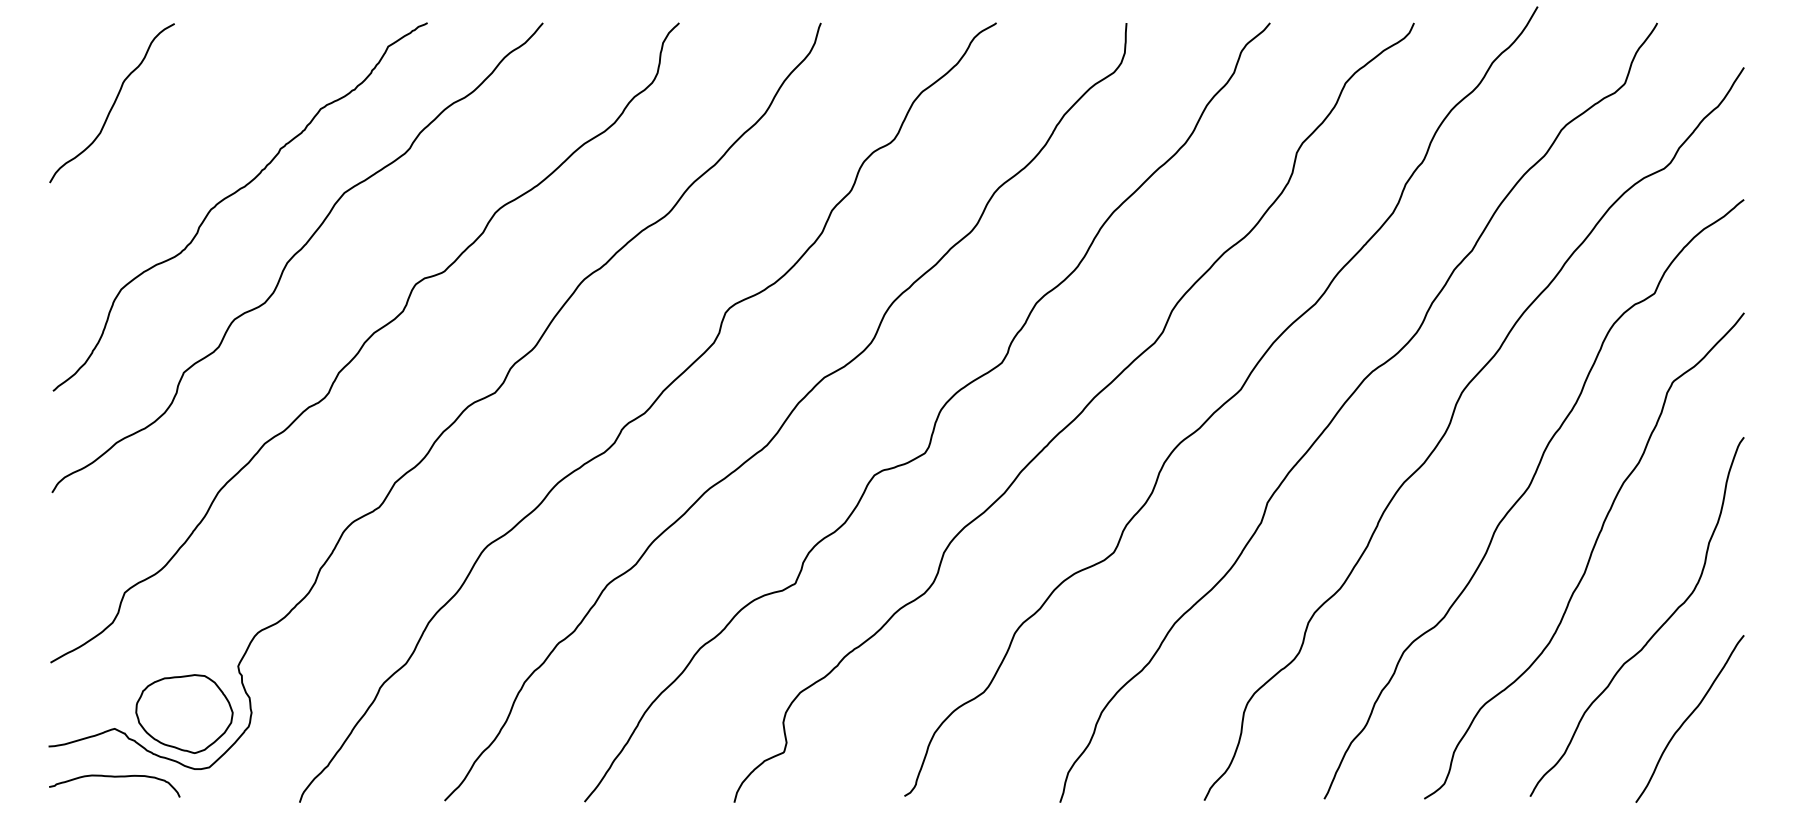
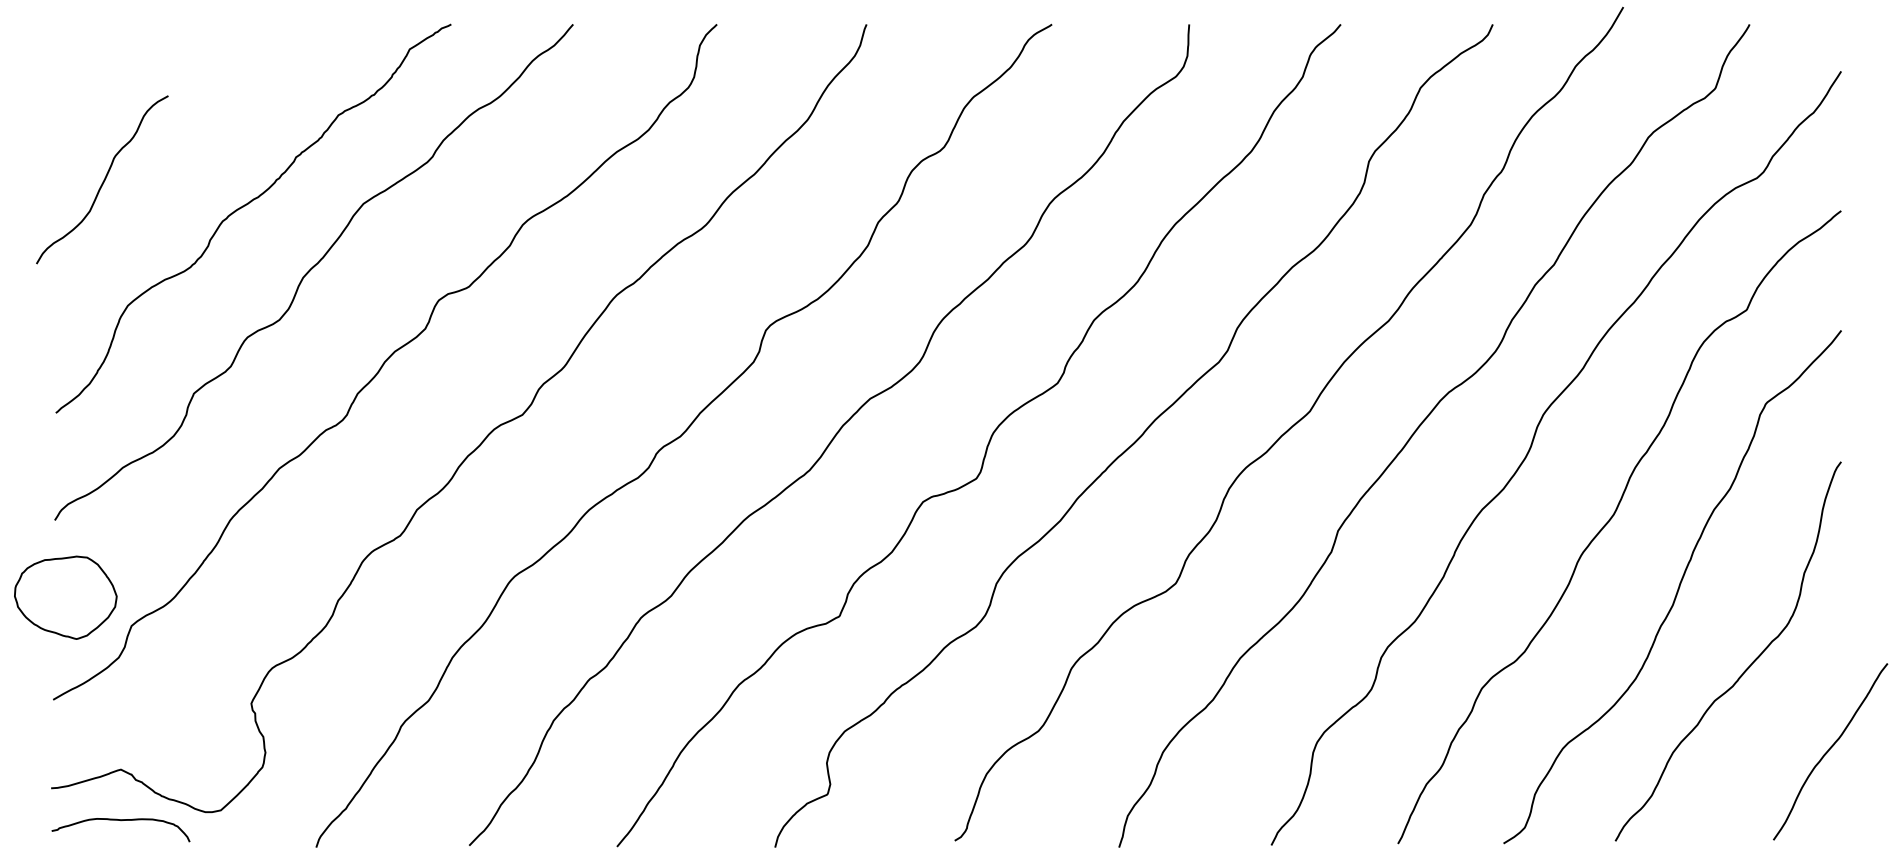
curve: (112, 104) -> (102, 181), moved
part: (184, 713) -> (65, 597), moved
curve: (1689, 717) -> (1830, 750), moved

